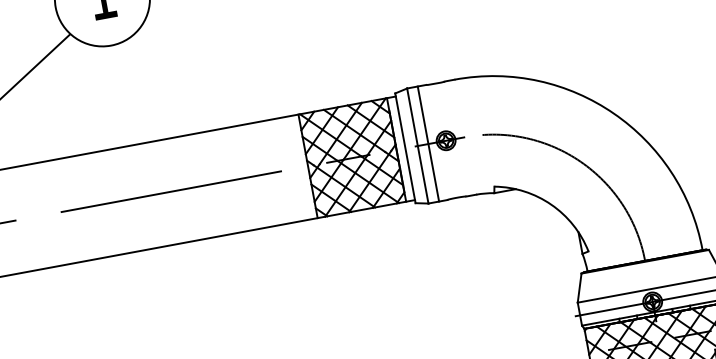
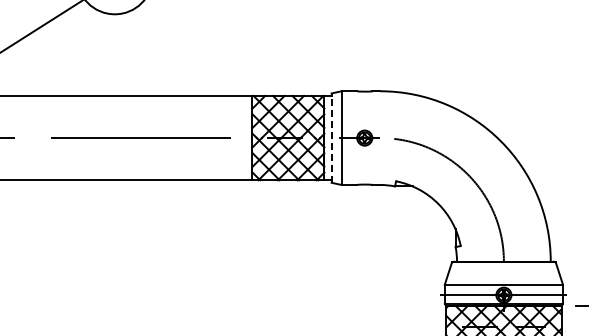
line: (428, 143) -> (350, 137), removed
line: (405, 148) -> (331, 138), solid -> dashed

